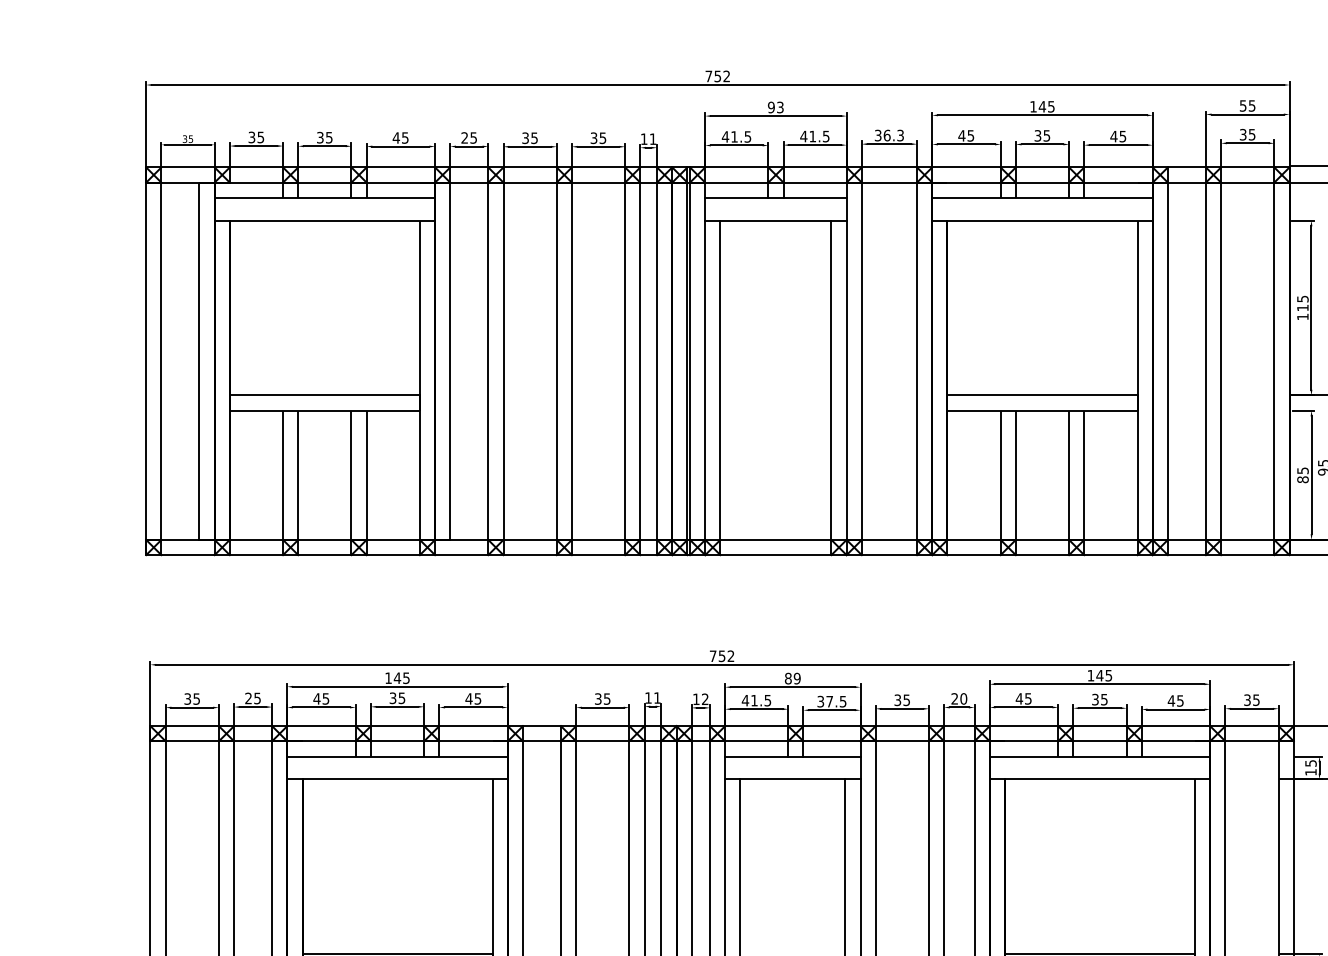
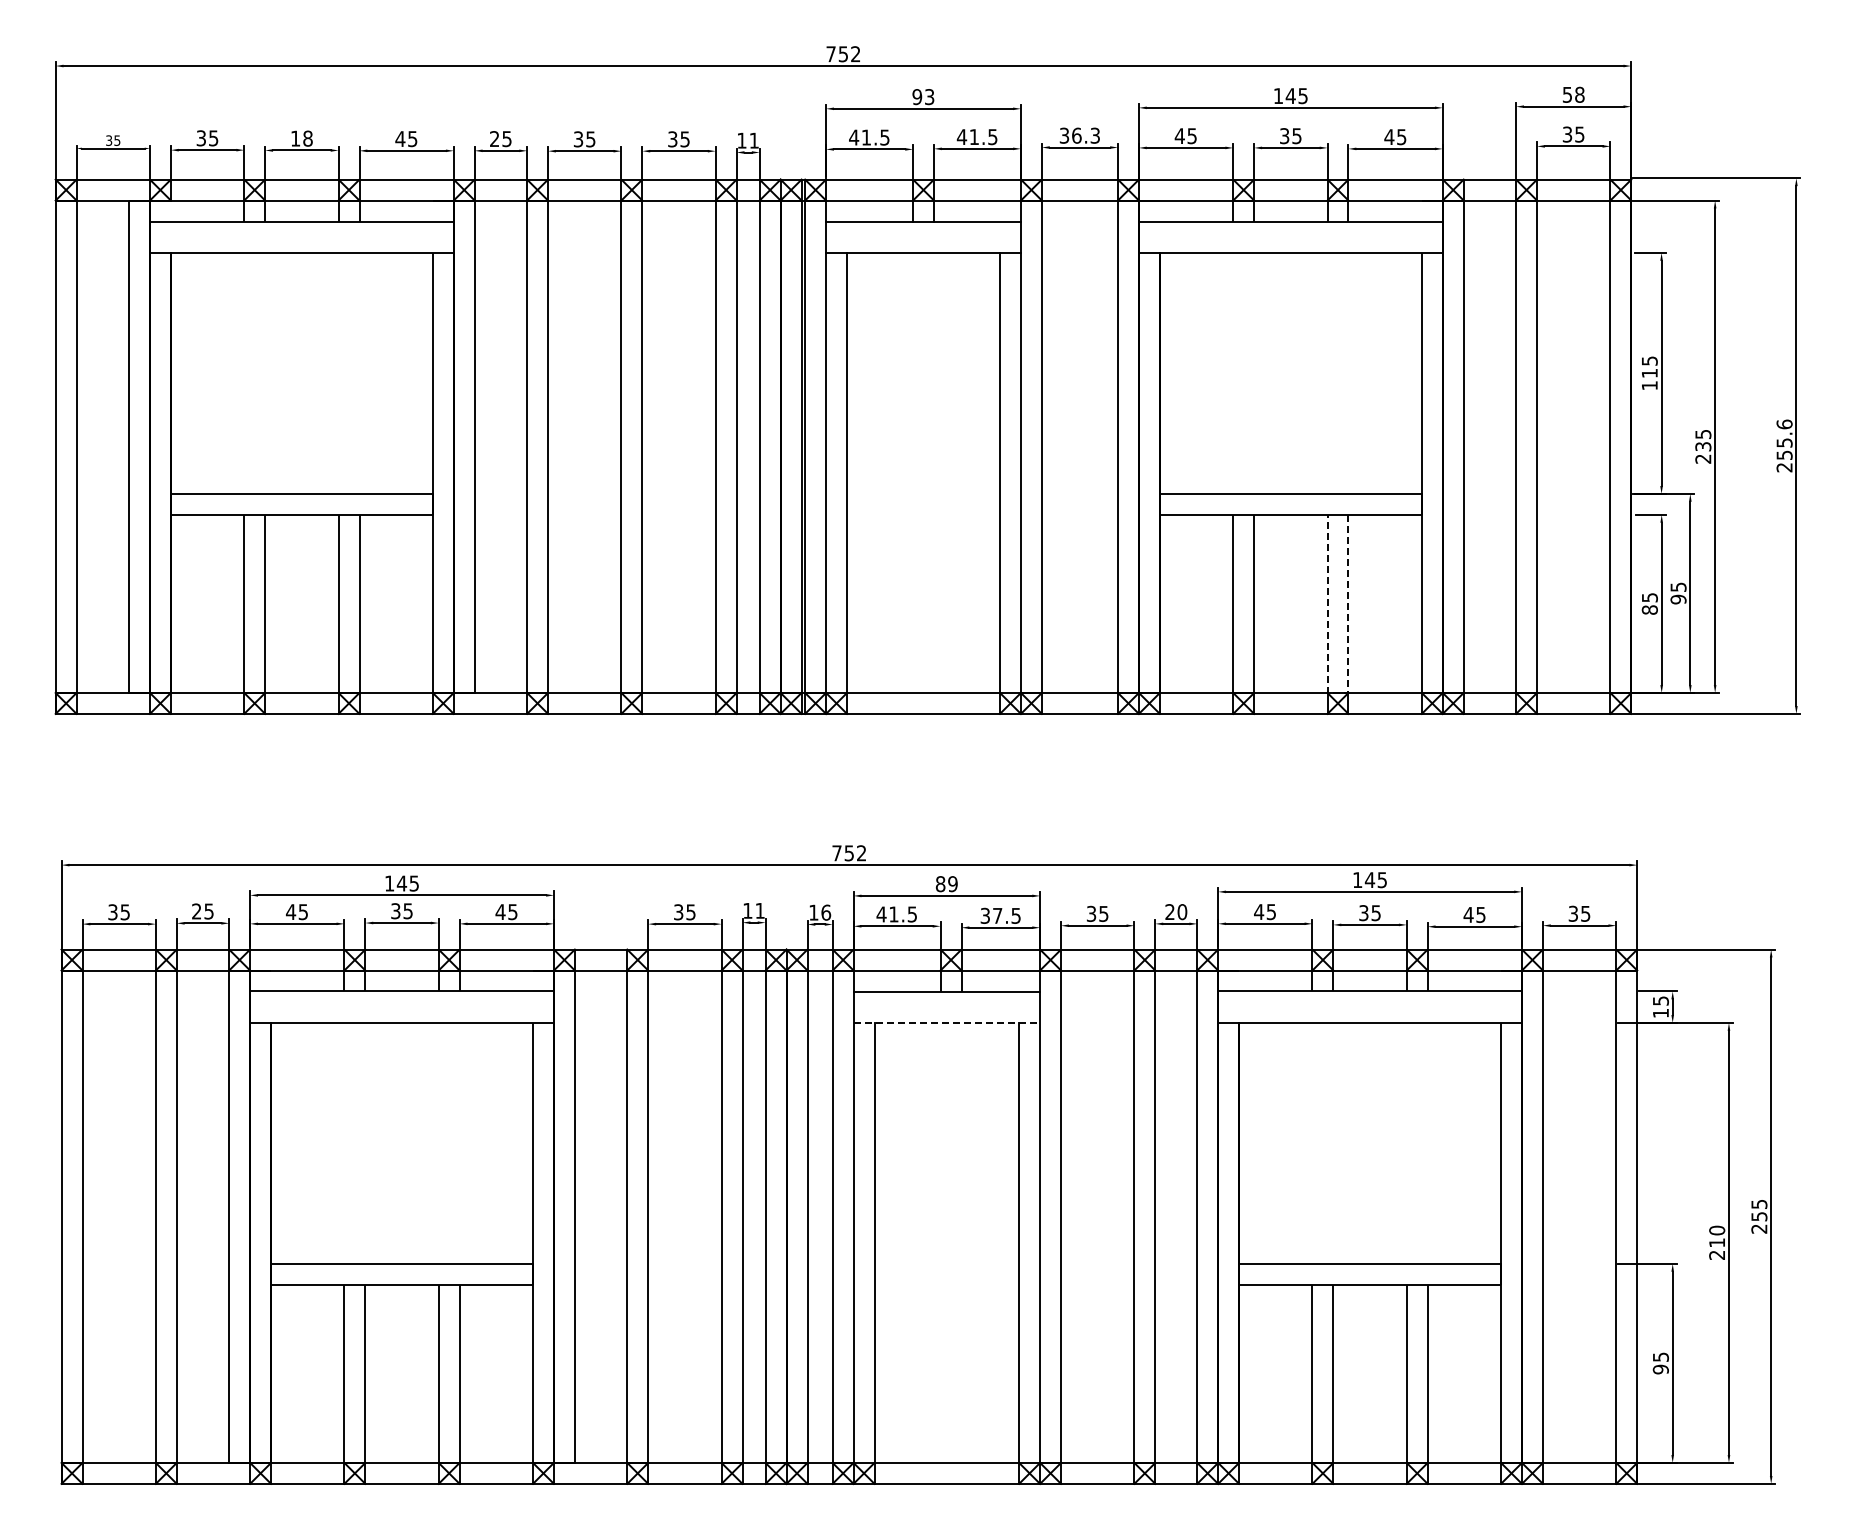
text: (1251, 105) -> (1579, 94), 55 -> 58
text: (324, 137) -> (301, 138), 35 -> 18
line: (1076, 539) -> (1337, 692), solid -> dashed
text: (705, 699) -> (826, 912), 12 -> 16
line: (793, 779) -> (947, 1022), solid -> dashed

